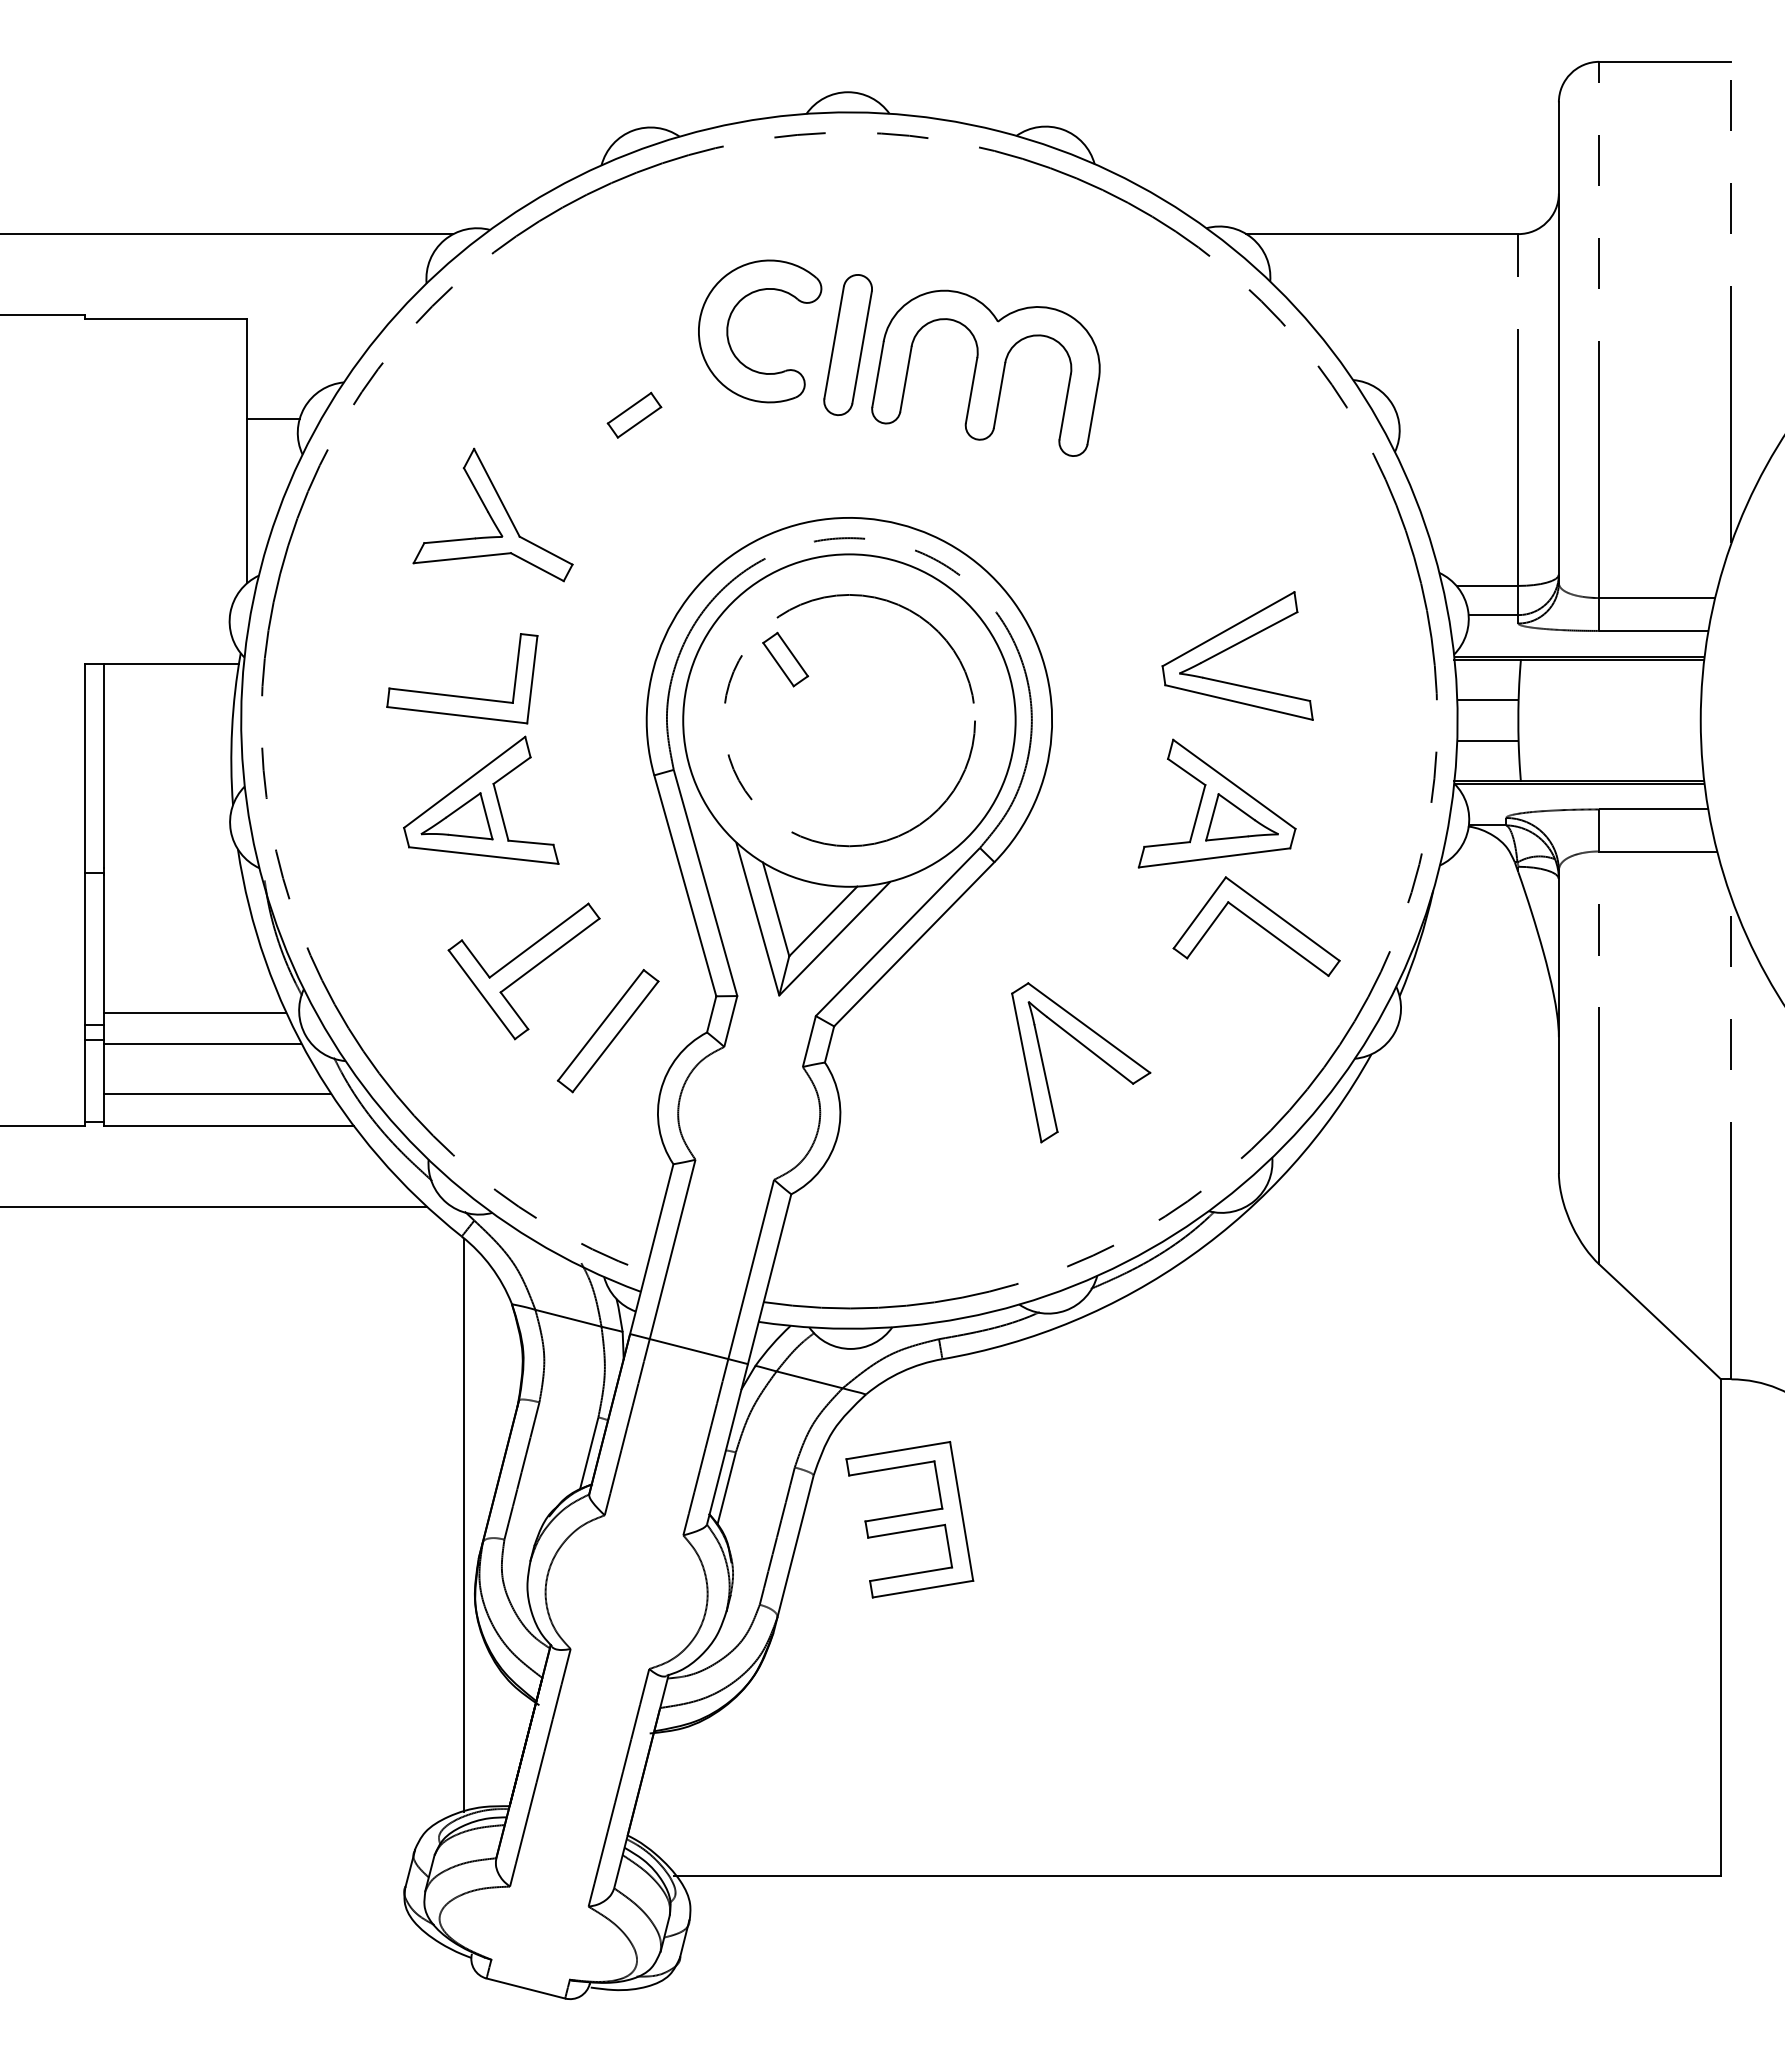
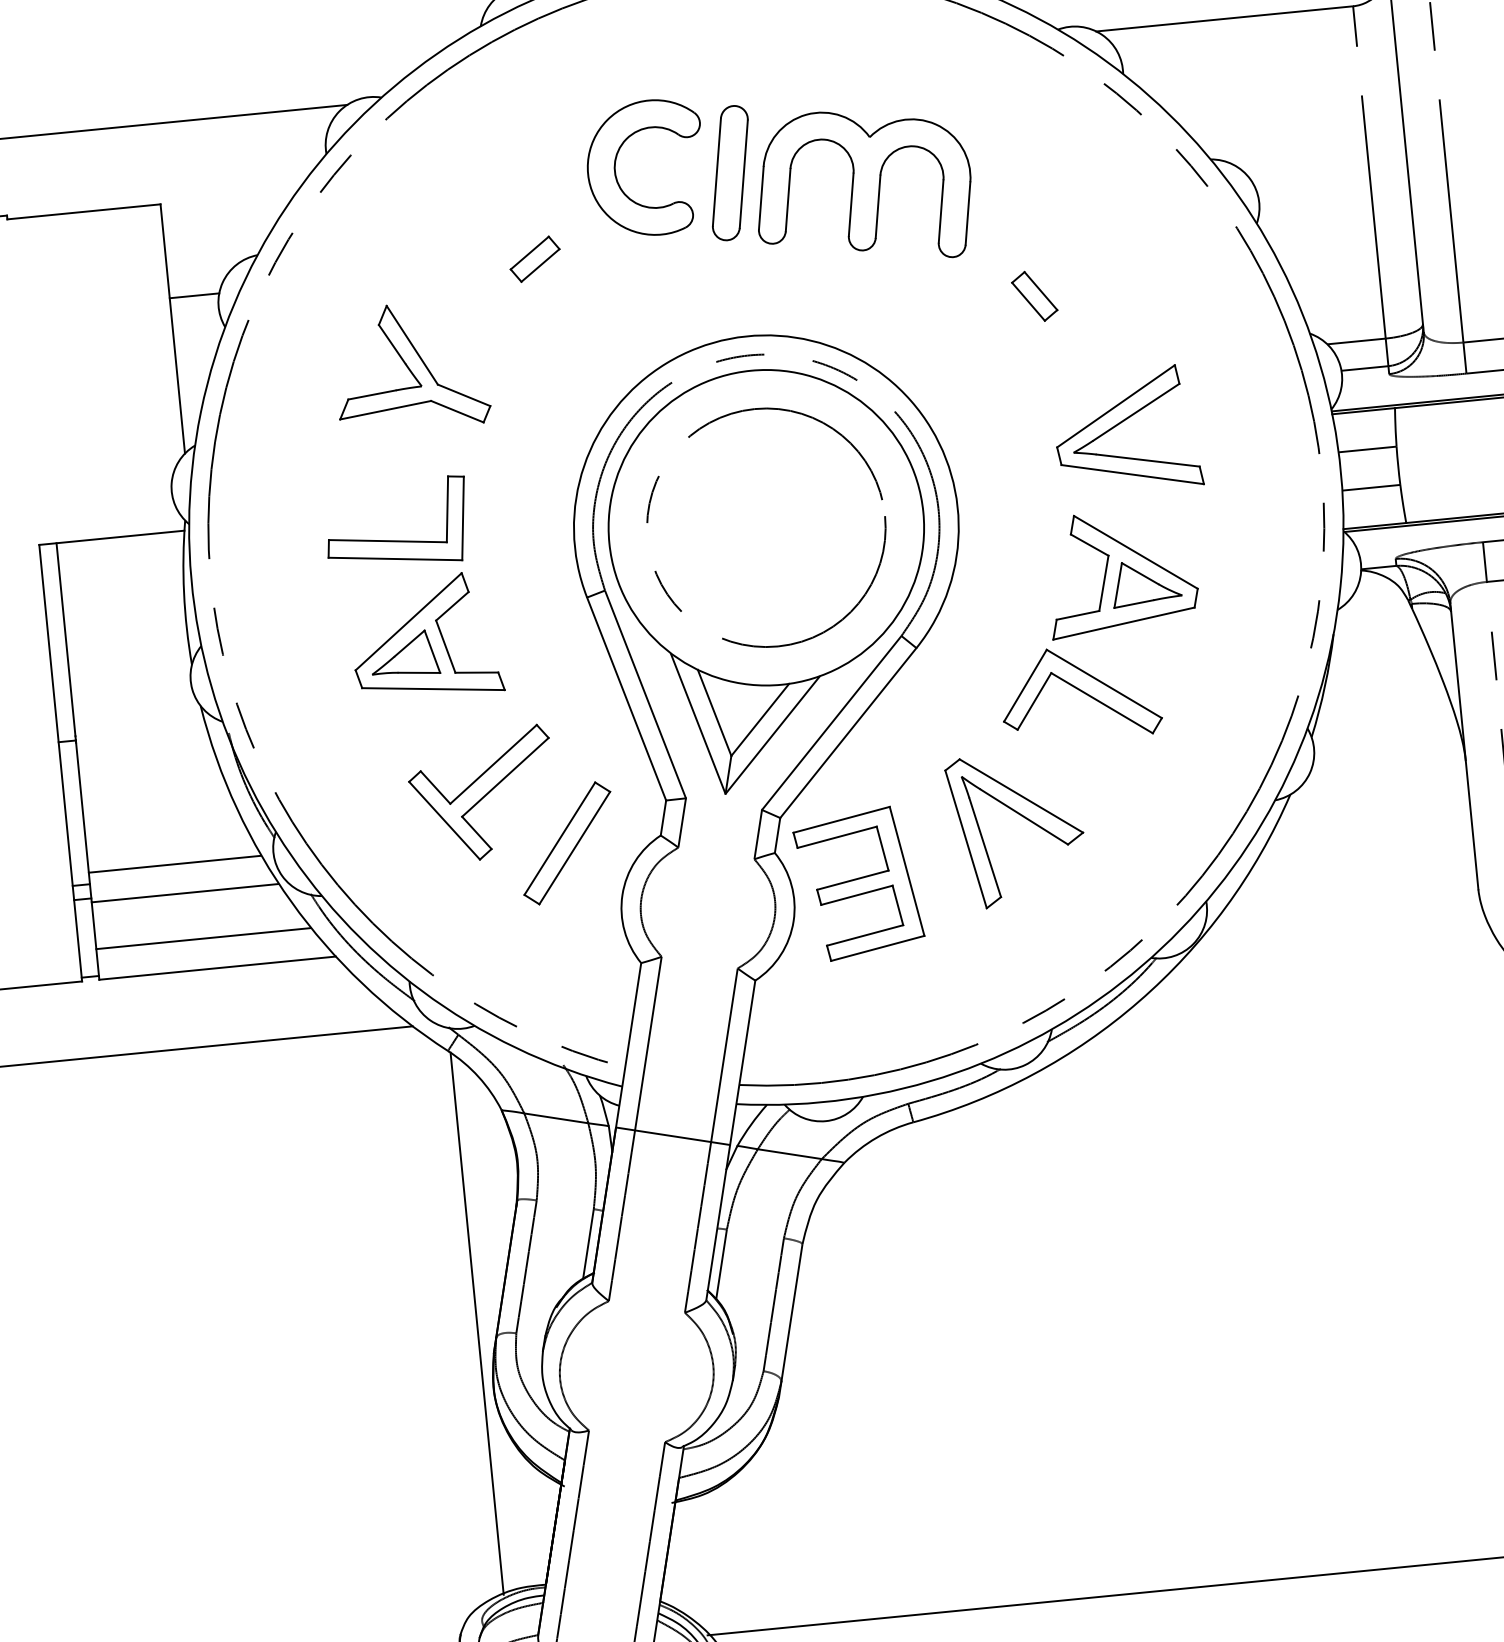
part: (785, 659) -> (1034, 296), moved
part: (1256, 926) -> (1080, 693), moved
part: (909, 1519) -> (858, 883), moved

